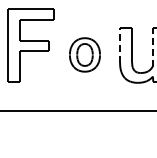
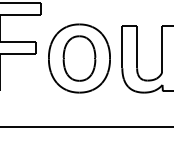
line: (120, 44) -> (122, 45), dashed -> solid
line: (152, 46) -> (161, 48), dashed -> solid
part: (84, 54) -> (78, 58), size x1.67

